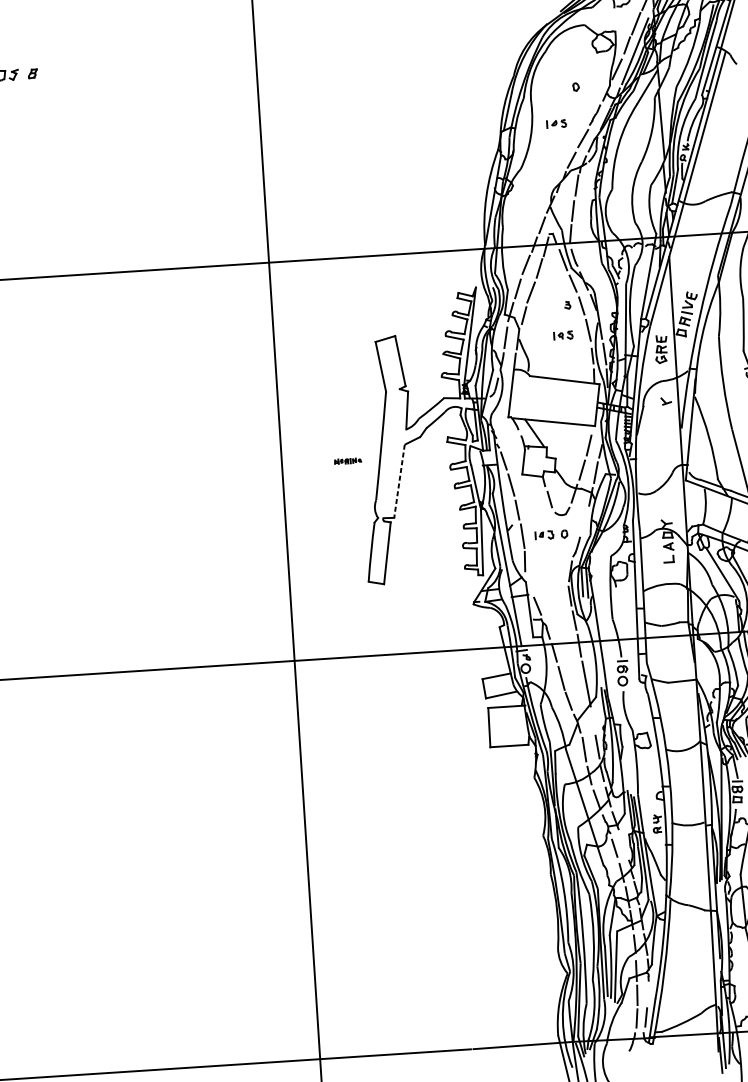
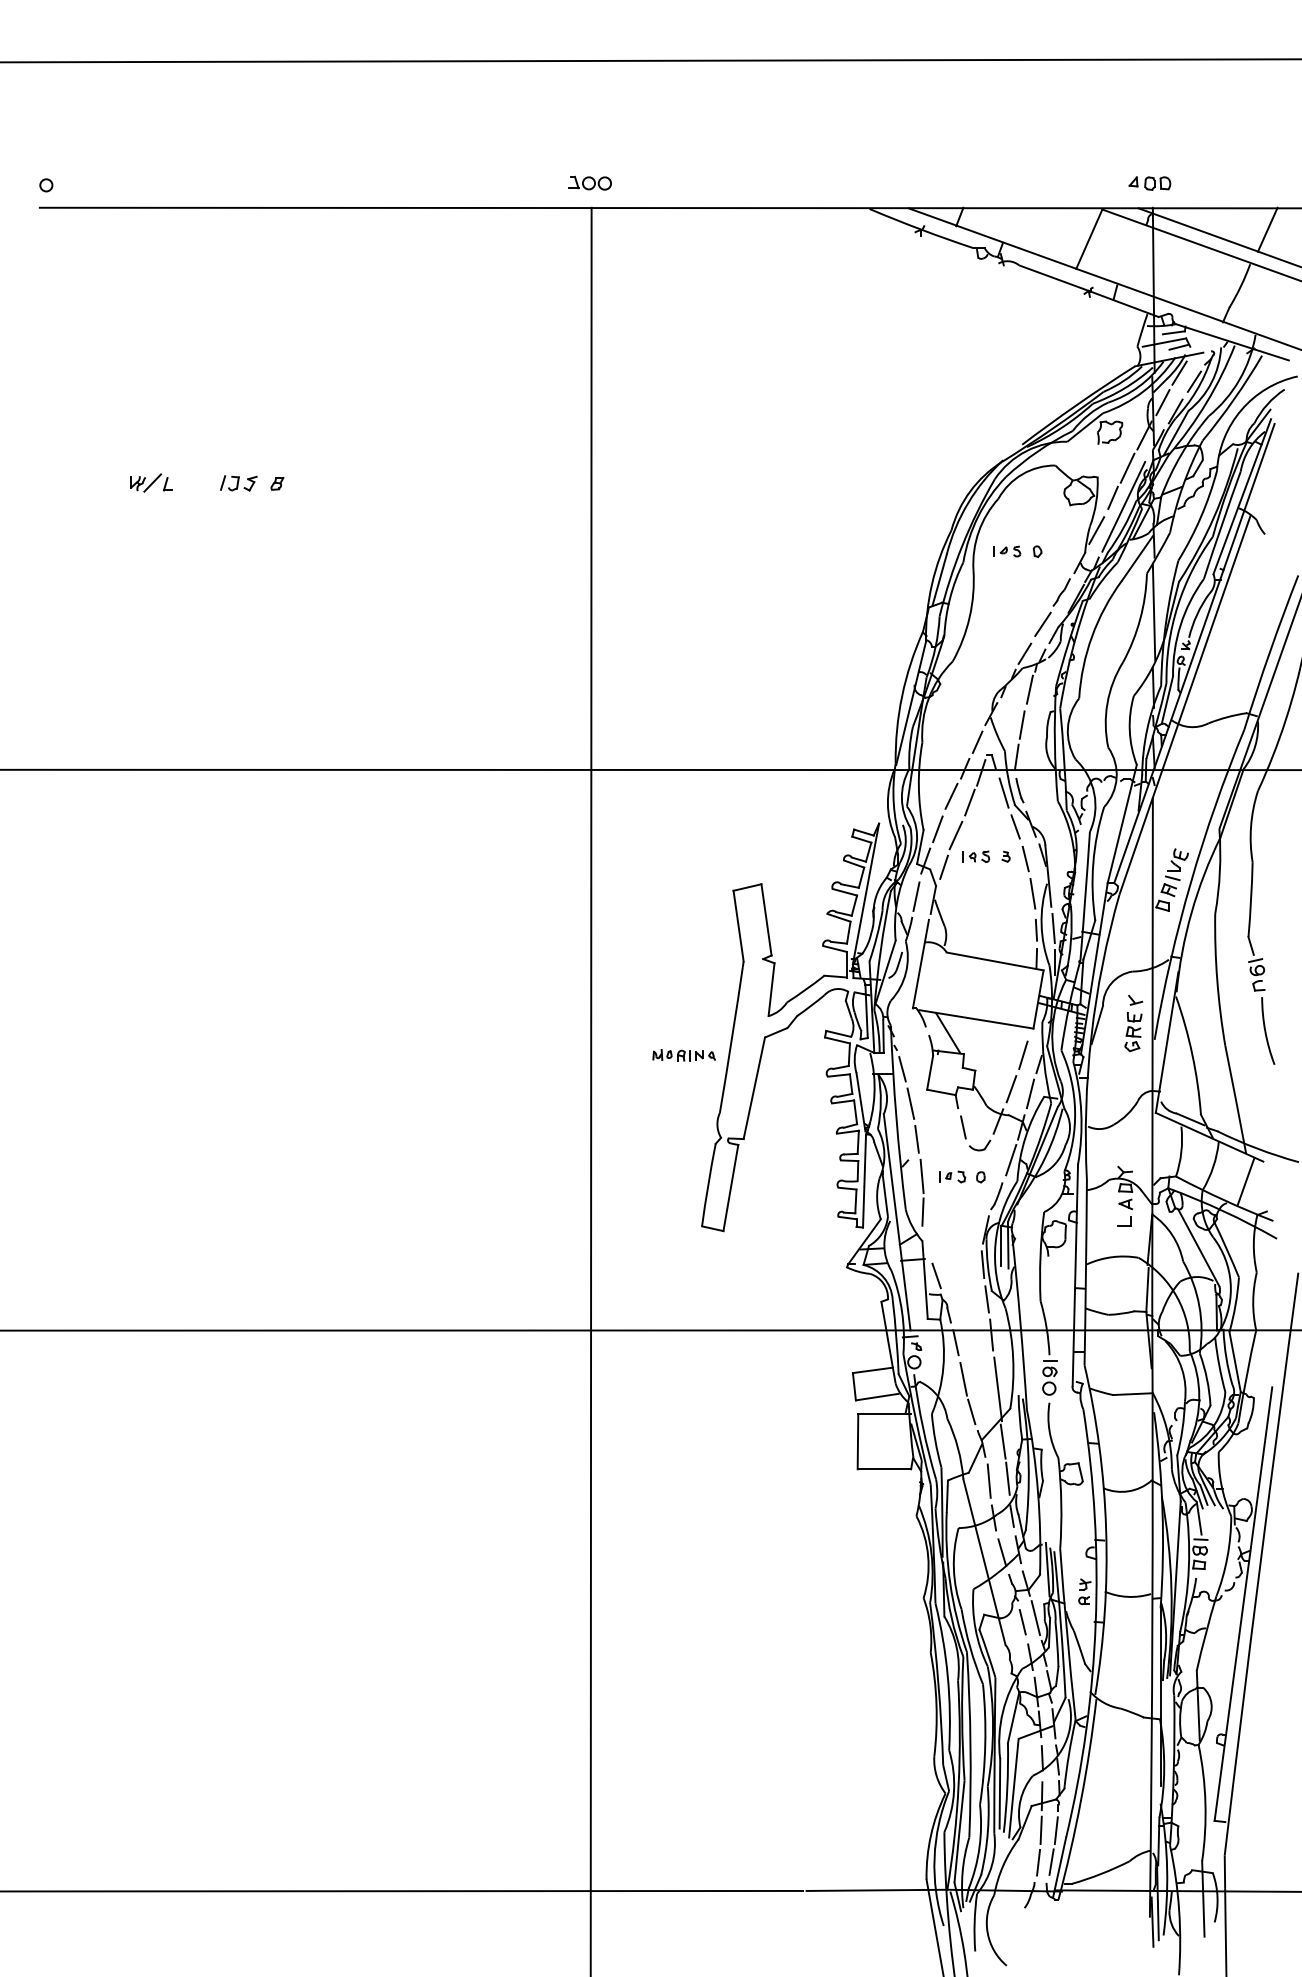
part: (556, 123) -> (1007, 551), moved
part: (563, 335) -> (976, 856), moved
part: (661, 349) -> (1133, 1032), moved
part: (347, 461) -> (683, 1055), size x1.67
line: (399, 481) -> (754, 1088), dashed -> solid
line: (585, 520) -> (1011, 1159), added
line: (592, 720) -> (1002, 1441), added
line: (623, 844) -> (1035, 1617), added
line: (647, 994) -> (1055, 1830), added

